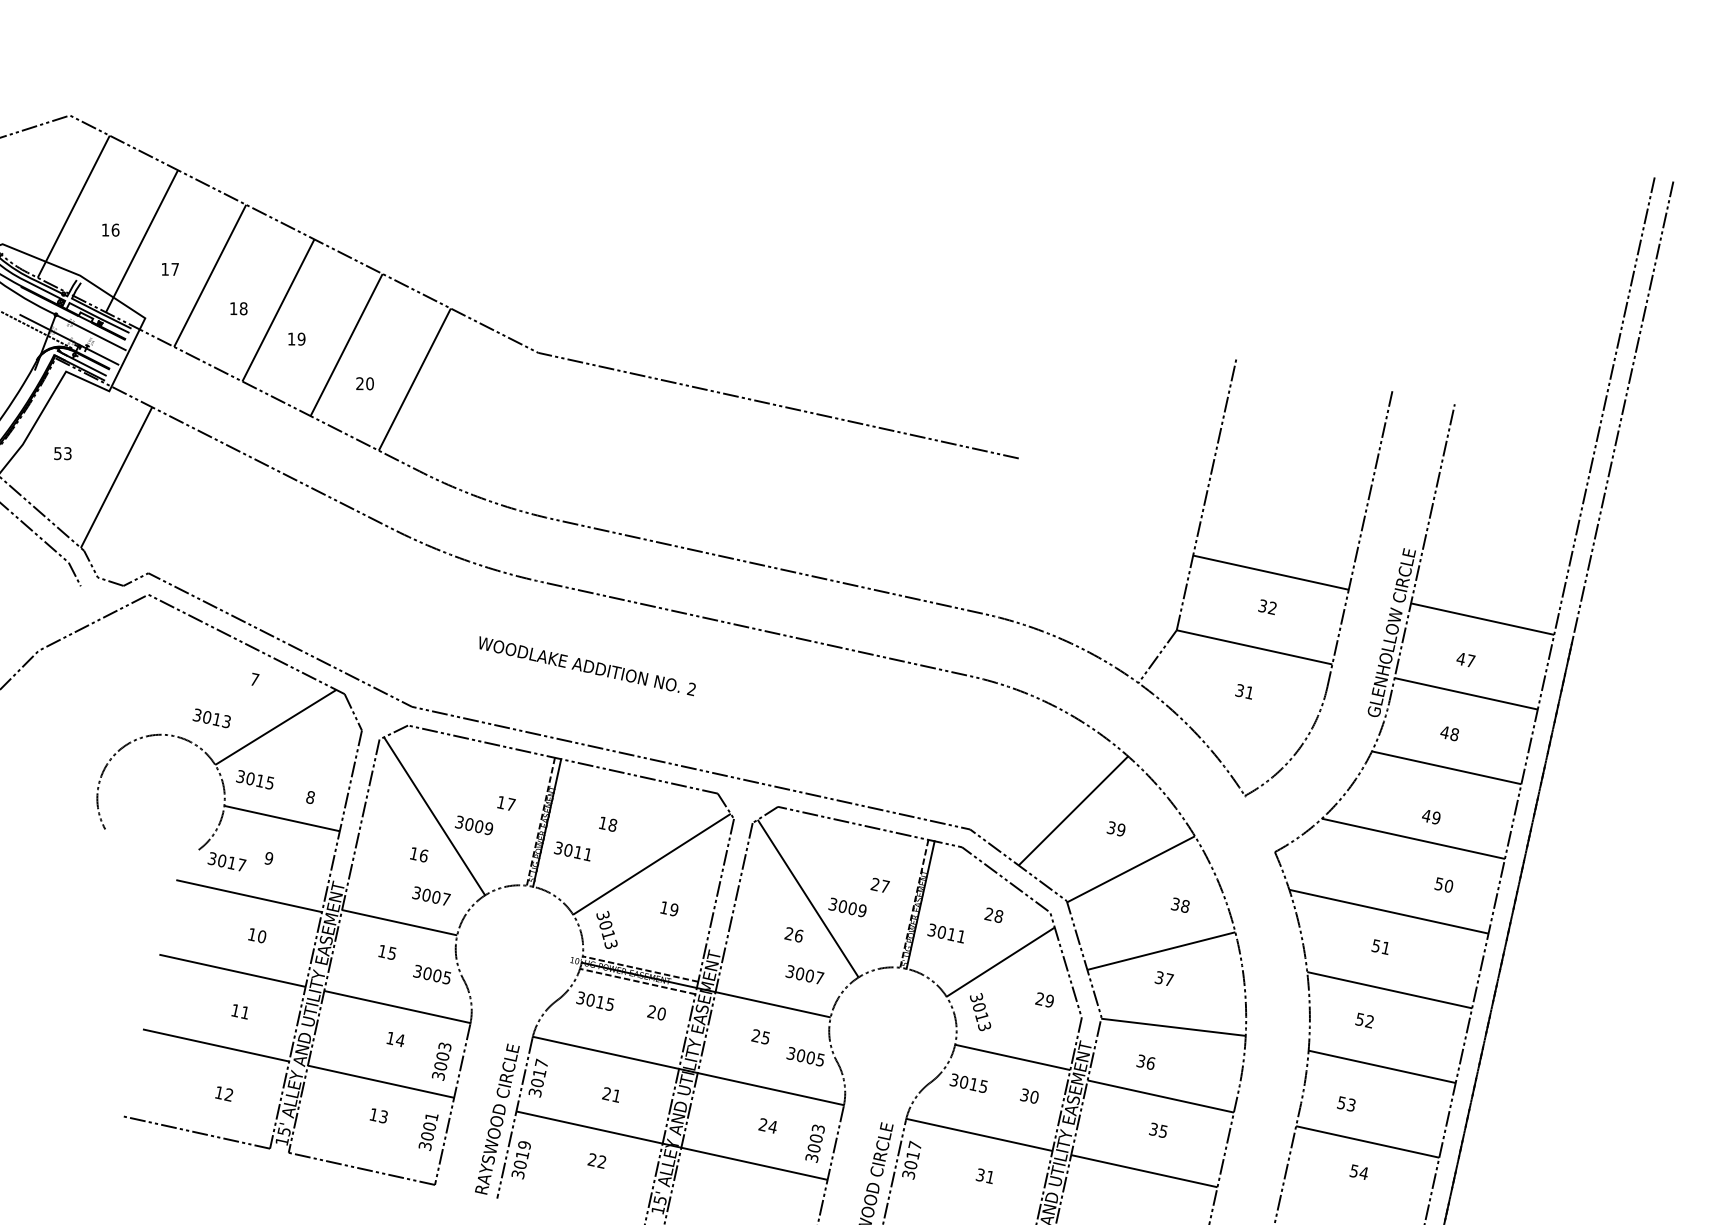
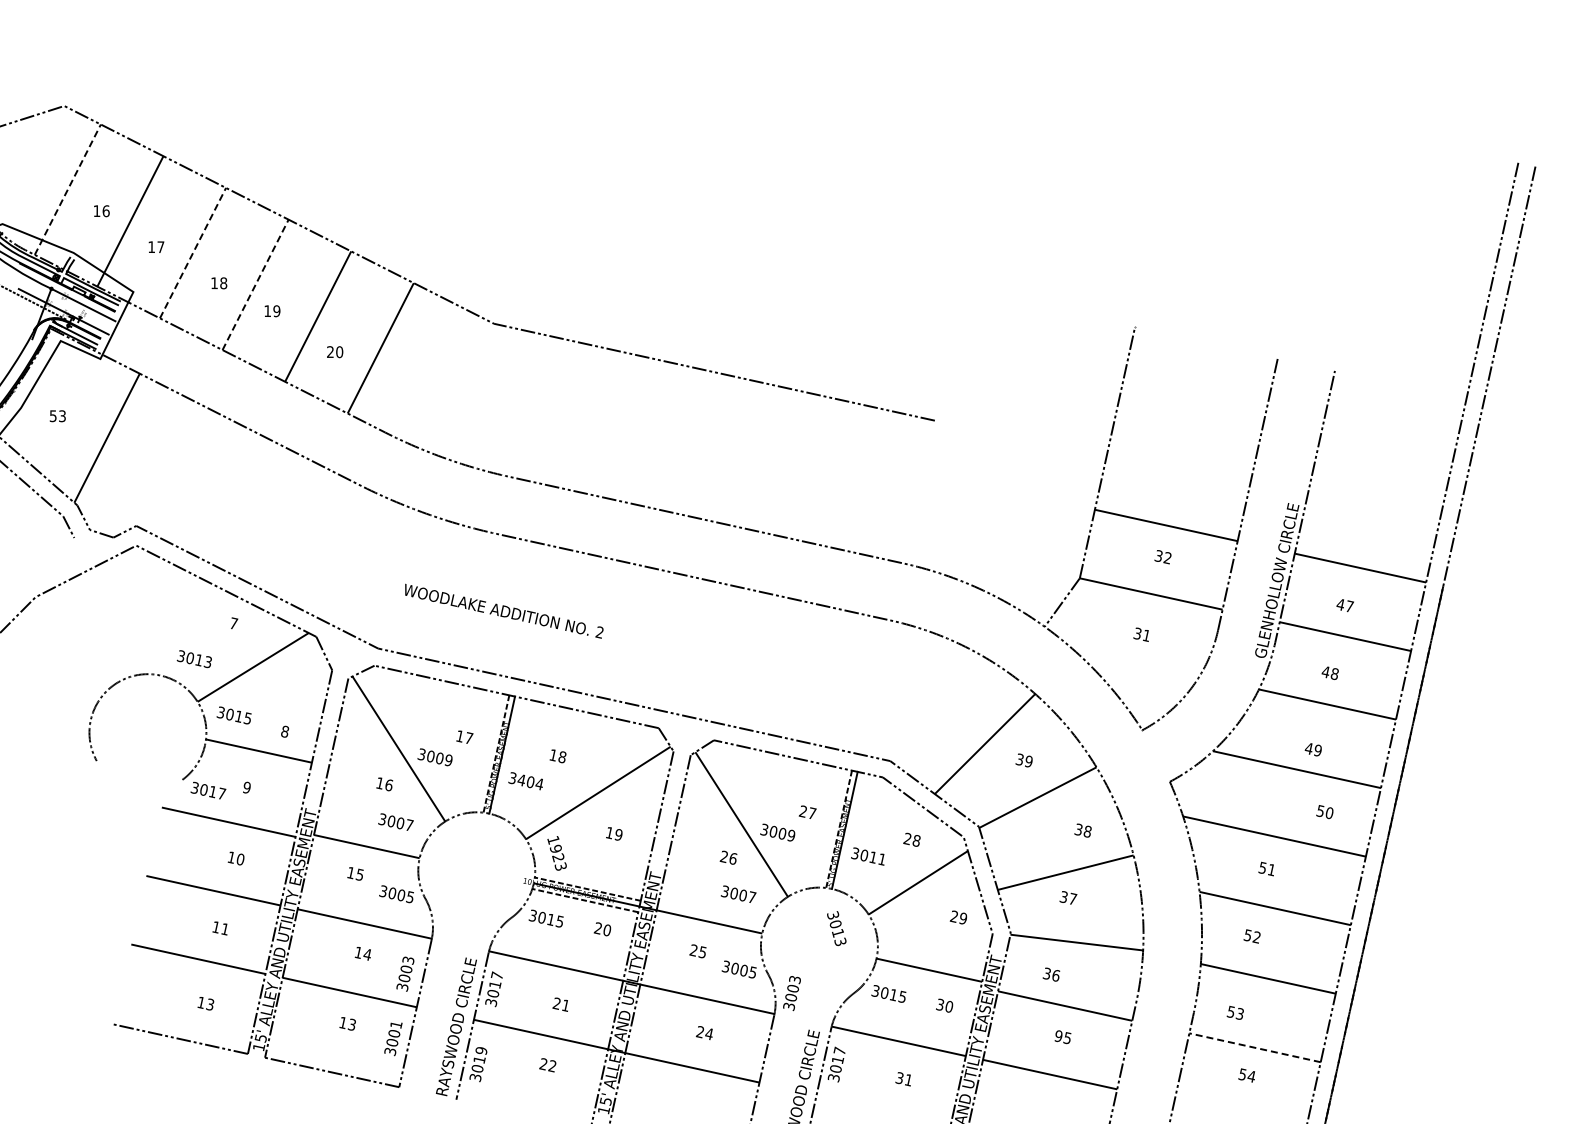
line: (74, 206) -> (68, 189), solid -> dashed
line: (210, 275) -> (193, 252), solid -> dashed
line: (278, 310) -> (255, 284), solid -> dashed
text: (587, 665) -> (504, 610), moved
text: (576, 852) -> (529, 782), 3011 -> 3404
text: (605, 924) -> (555, 848), 3013 -> 1923
text: (980, 1011) -> (836, 928), moved
text: (228, 1094) -> (209, 1004), 12 -> 13
text: (1153, 1129) -> (1058, 1036), 35 -> 95
line: (1367, 1141) -> (1254, 1047), solid -> dashed
text: (814, 1143) -> (791, 993), moved

